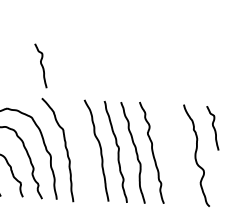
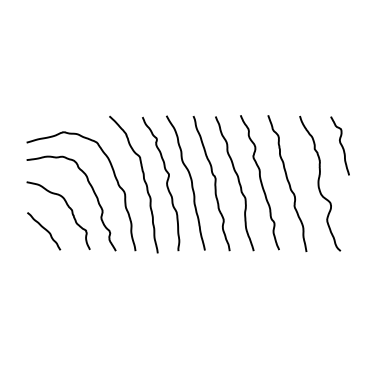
curve: (41, 65) -> (106, 72), removed
curve: (82, 150) -> (166, 183), added
curve: (172, 153) -> (287, 182), added

